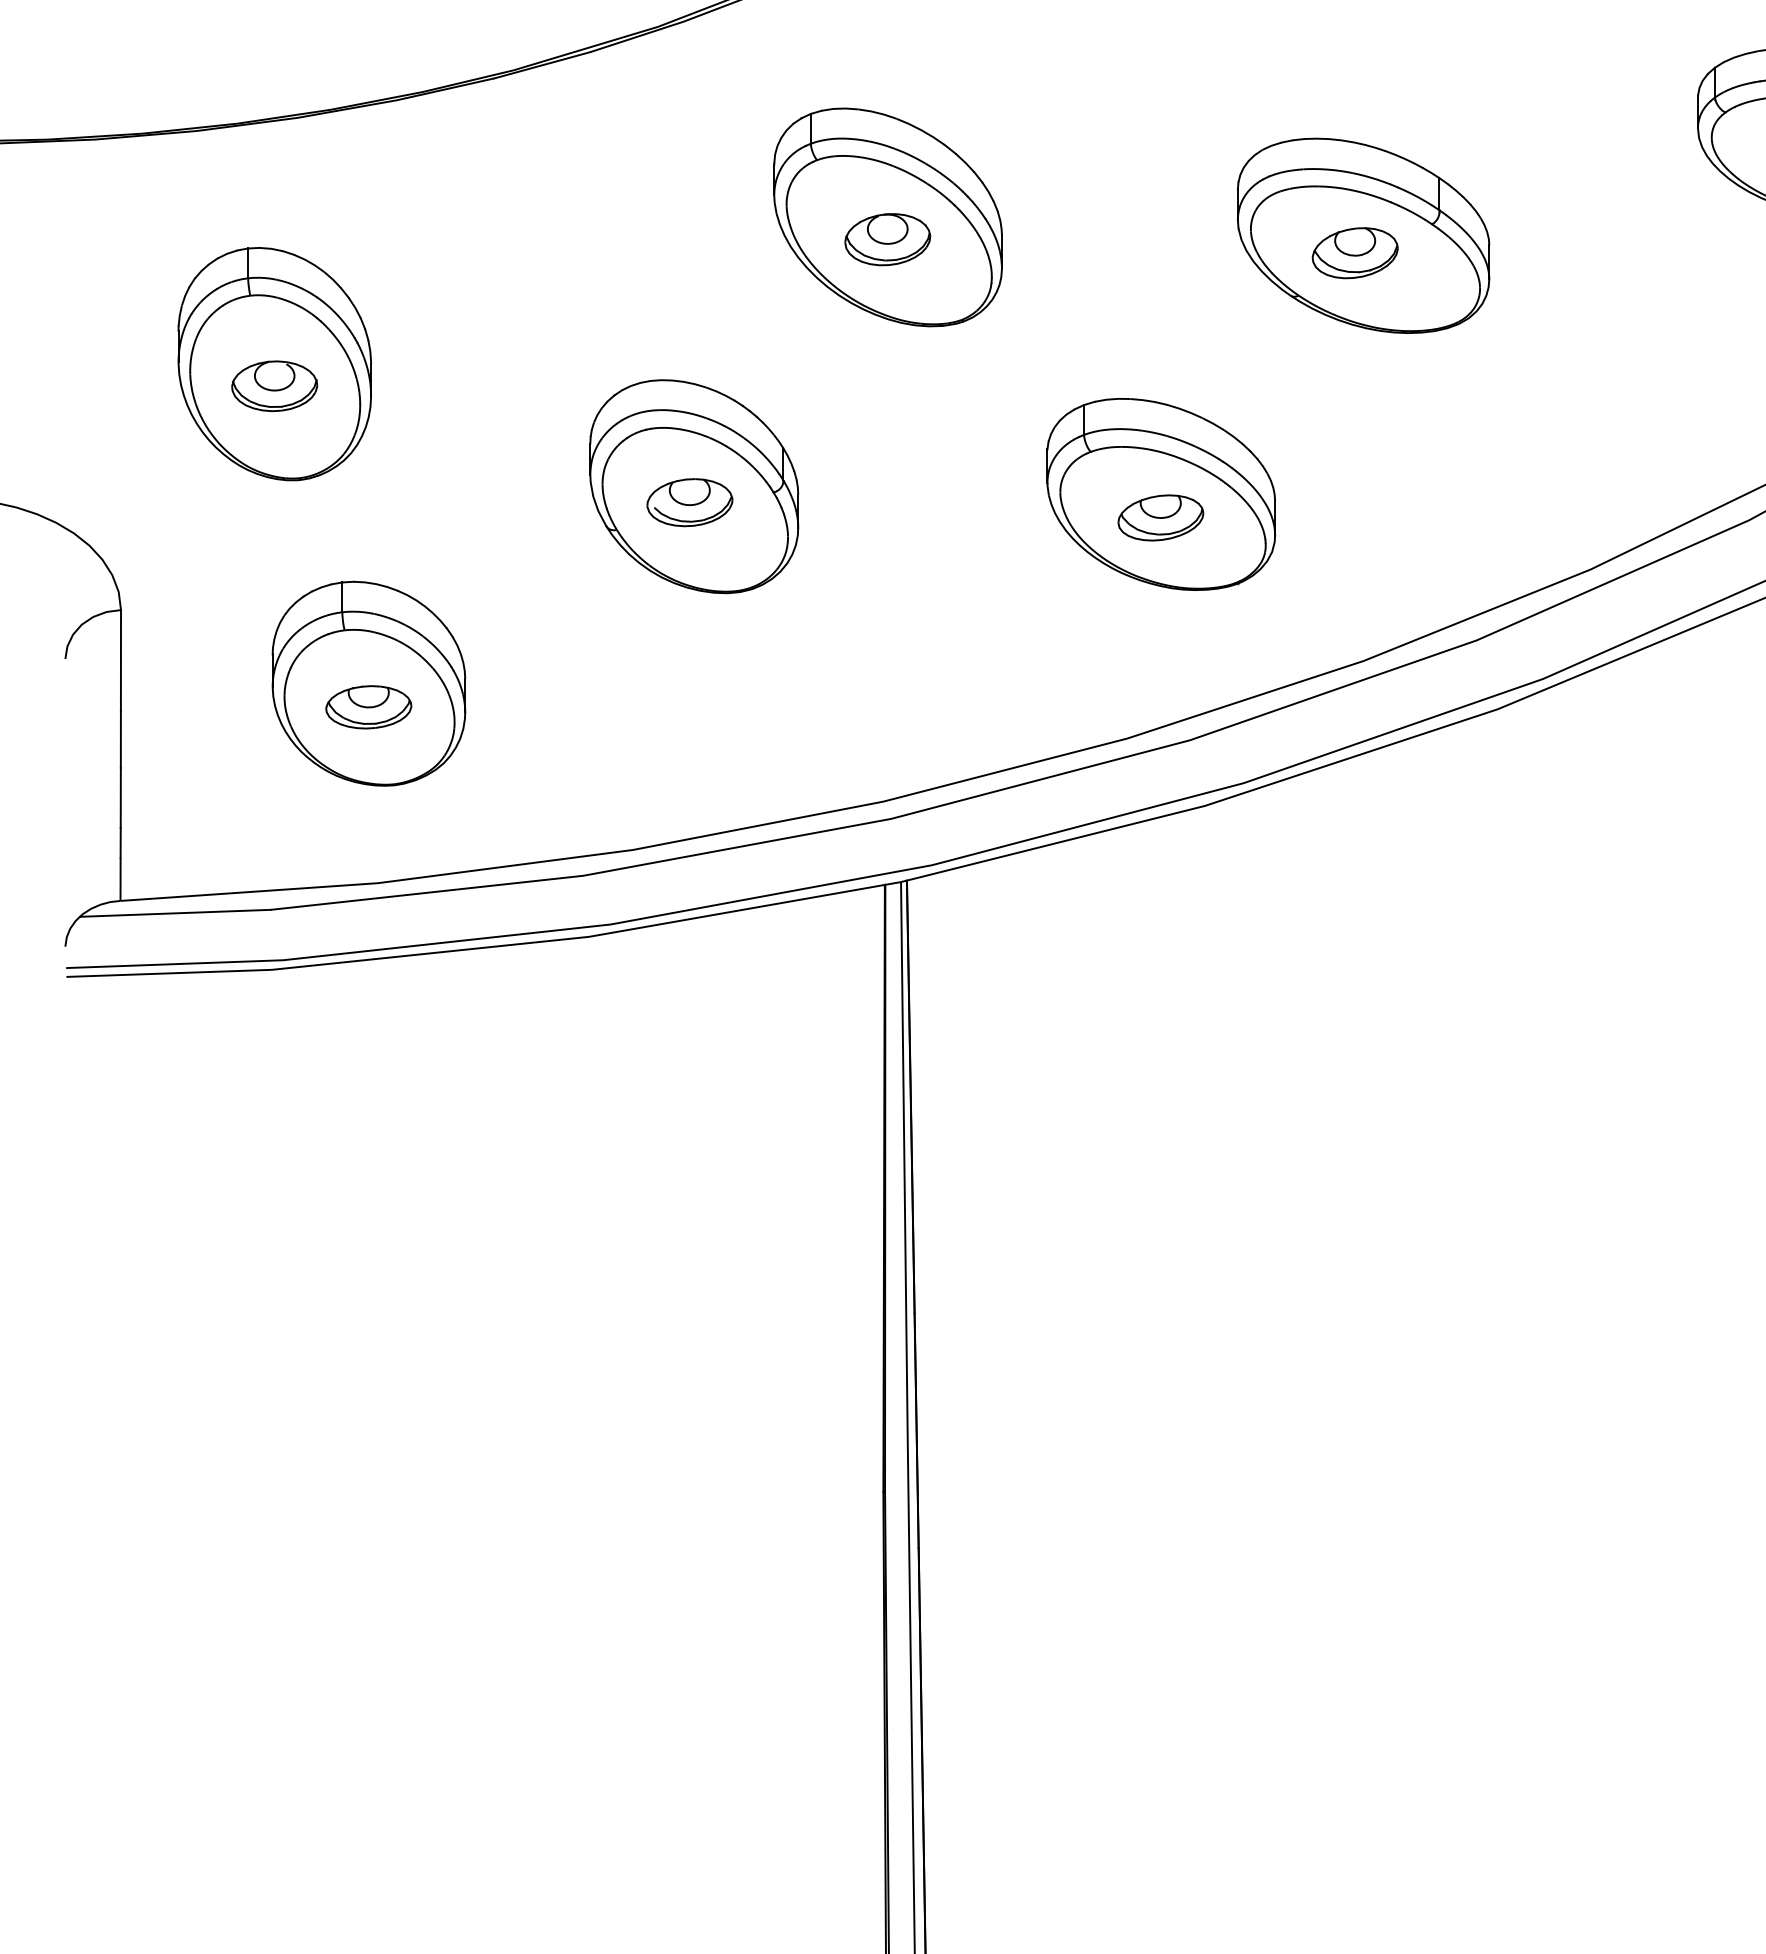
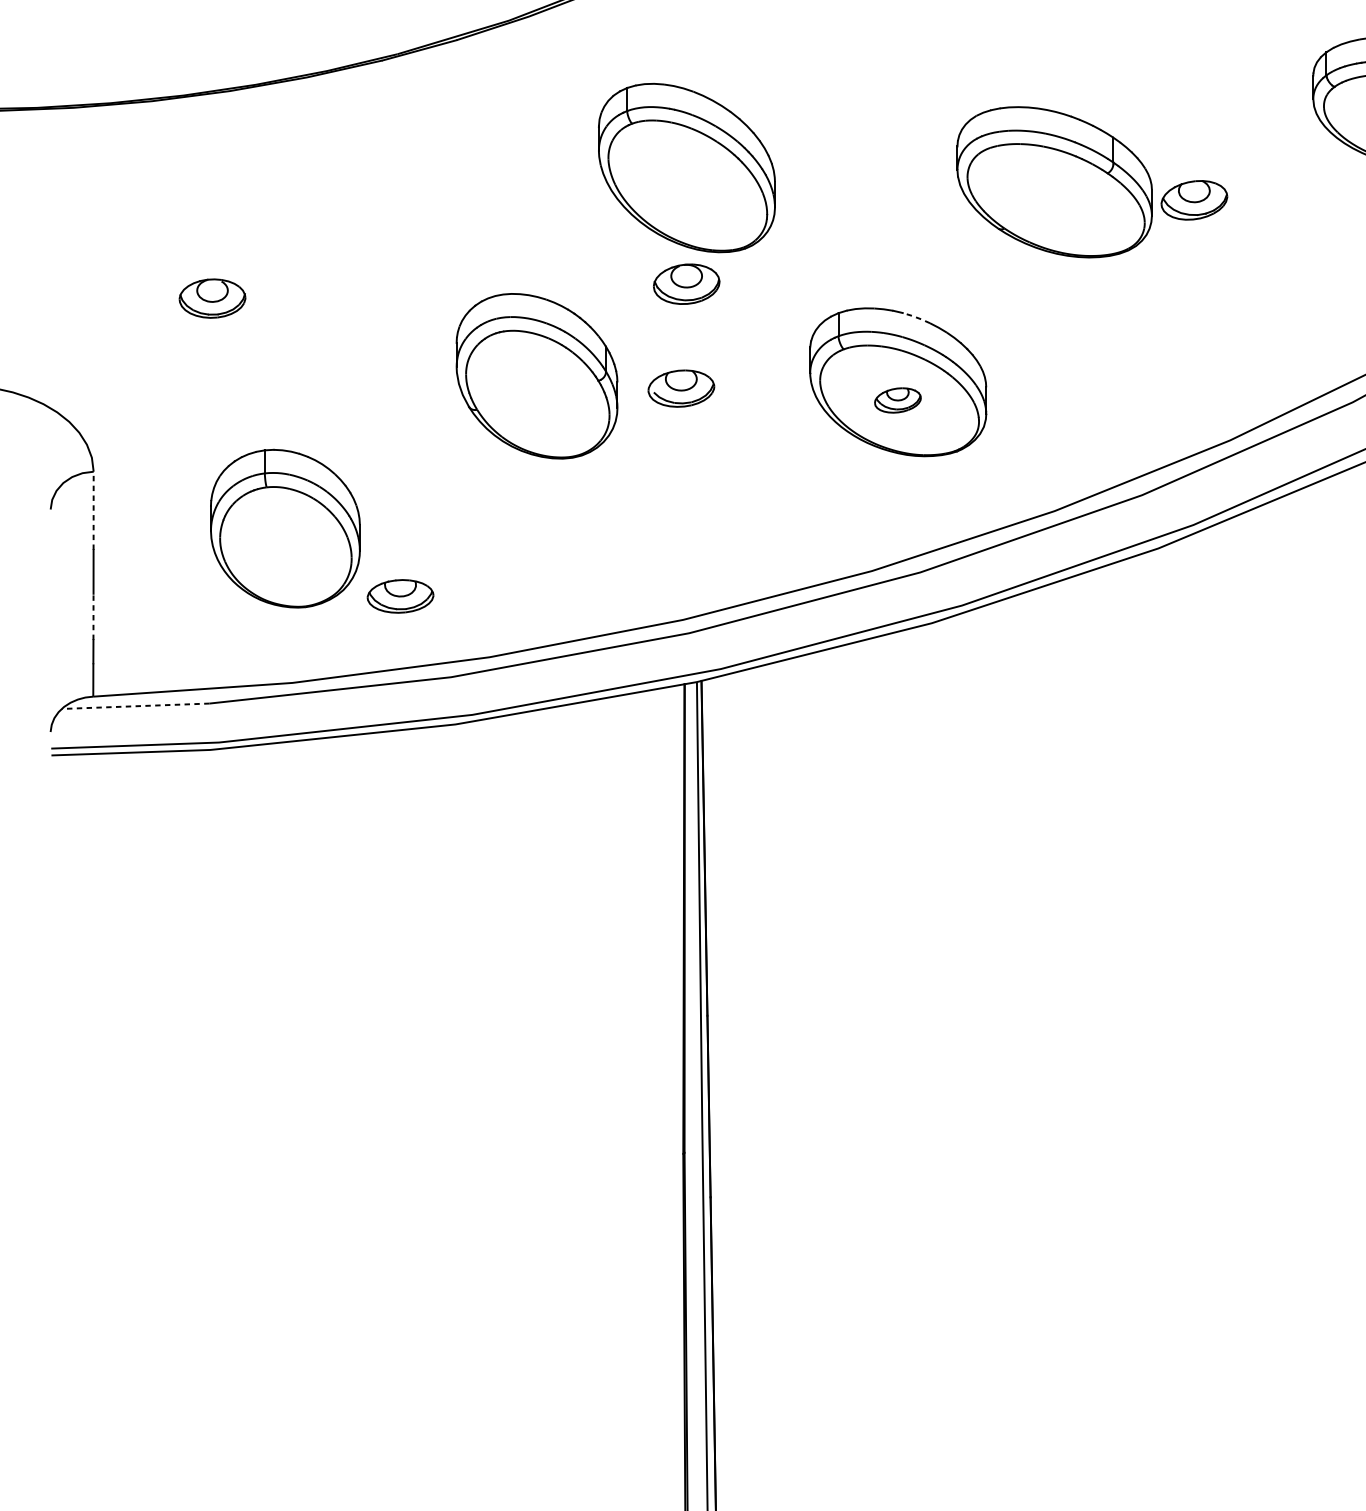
part: (887, 239) -> (686, 284), moved
part: (1354, 253) -> (1193, 200), moved
part: (274, 364) -> (212, 281), removed
line: (1184, 410) -> (916, 317), solid -> dashed
part: (689, 502) -> (681, 388), moved
part: (1160, 517) -> (897, 400), size x0.7
line: (120, 660) -> (93, 510), solid -> dashed
part: (368, 707) -> (400, 596), moved
line: (120, 797) -> (93, 616), solid -> dashed
line: (174, 913) -> (135, 706), solid -> dashed

